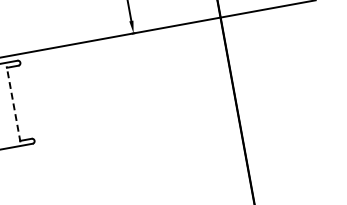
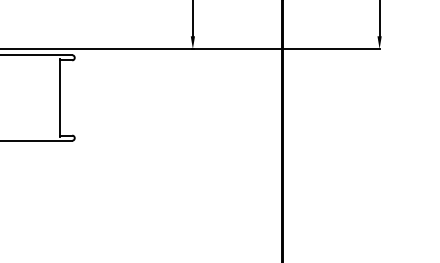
line: (13, 103) -> (60, 97), dashed -> solid

